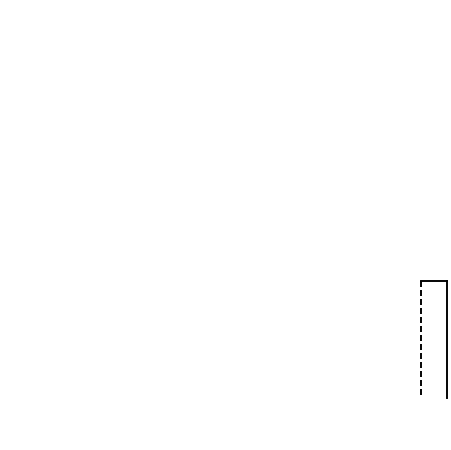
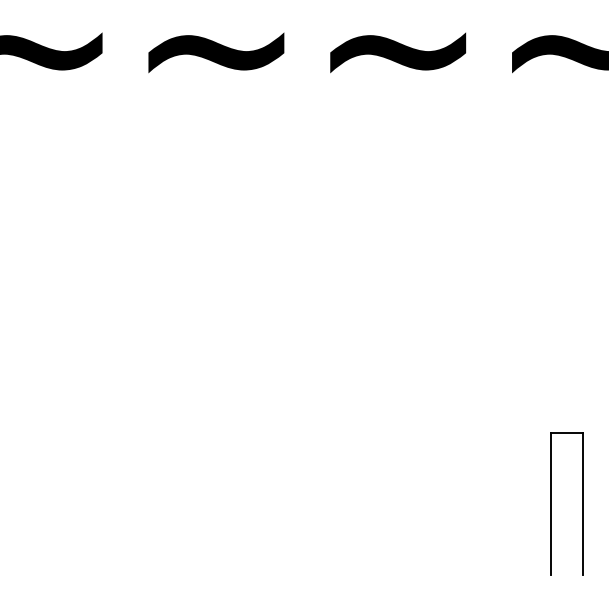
line: (420, 339) -> (551, 504), dashed -> solid

